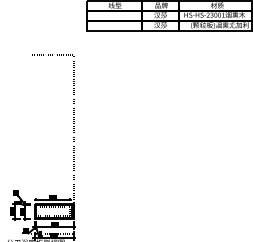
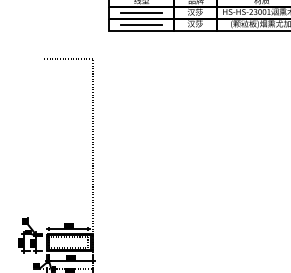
line: (114, 16) -> (141, 13), added
line: (114, 26) -> (141, 25), added

